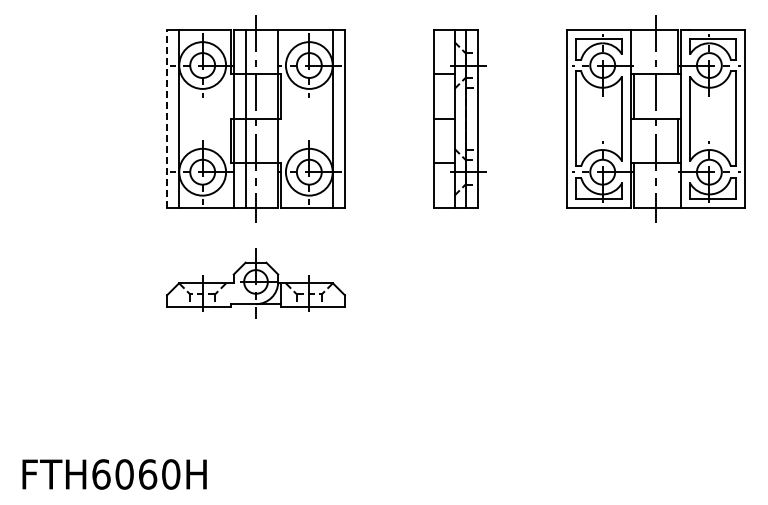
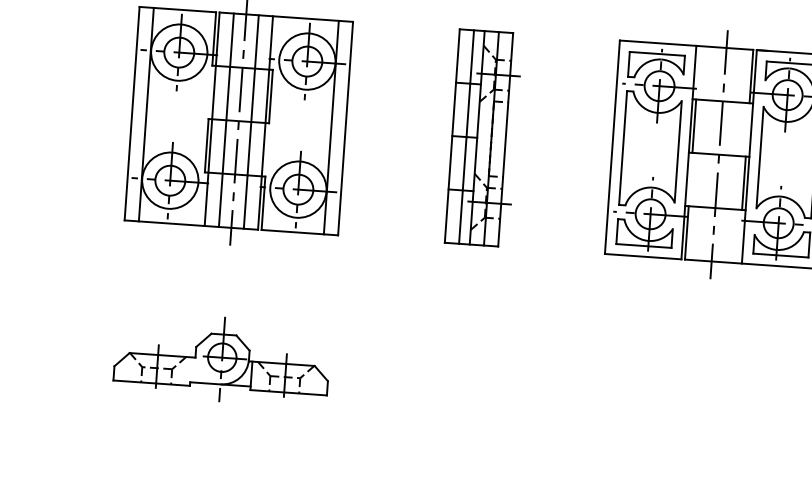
line: (167, 118) -> (132, 113), dashed -> solid
line: (266, 118) -> (251, 121), added
line: (445, 118) -> (466, 136), added
part: (255, 283) -> (221, 359), moved

